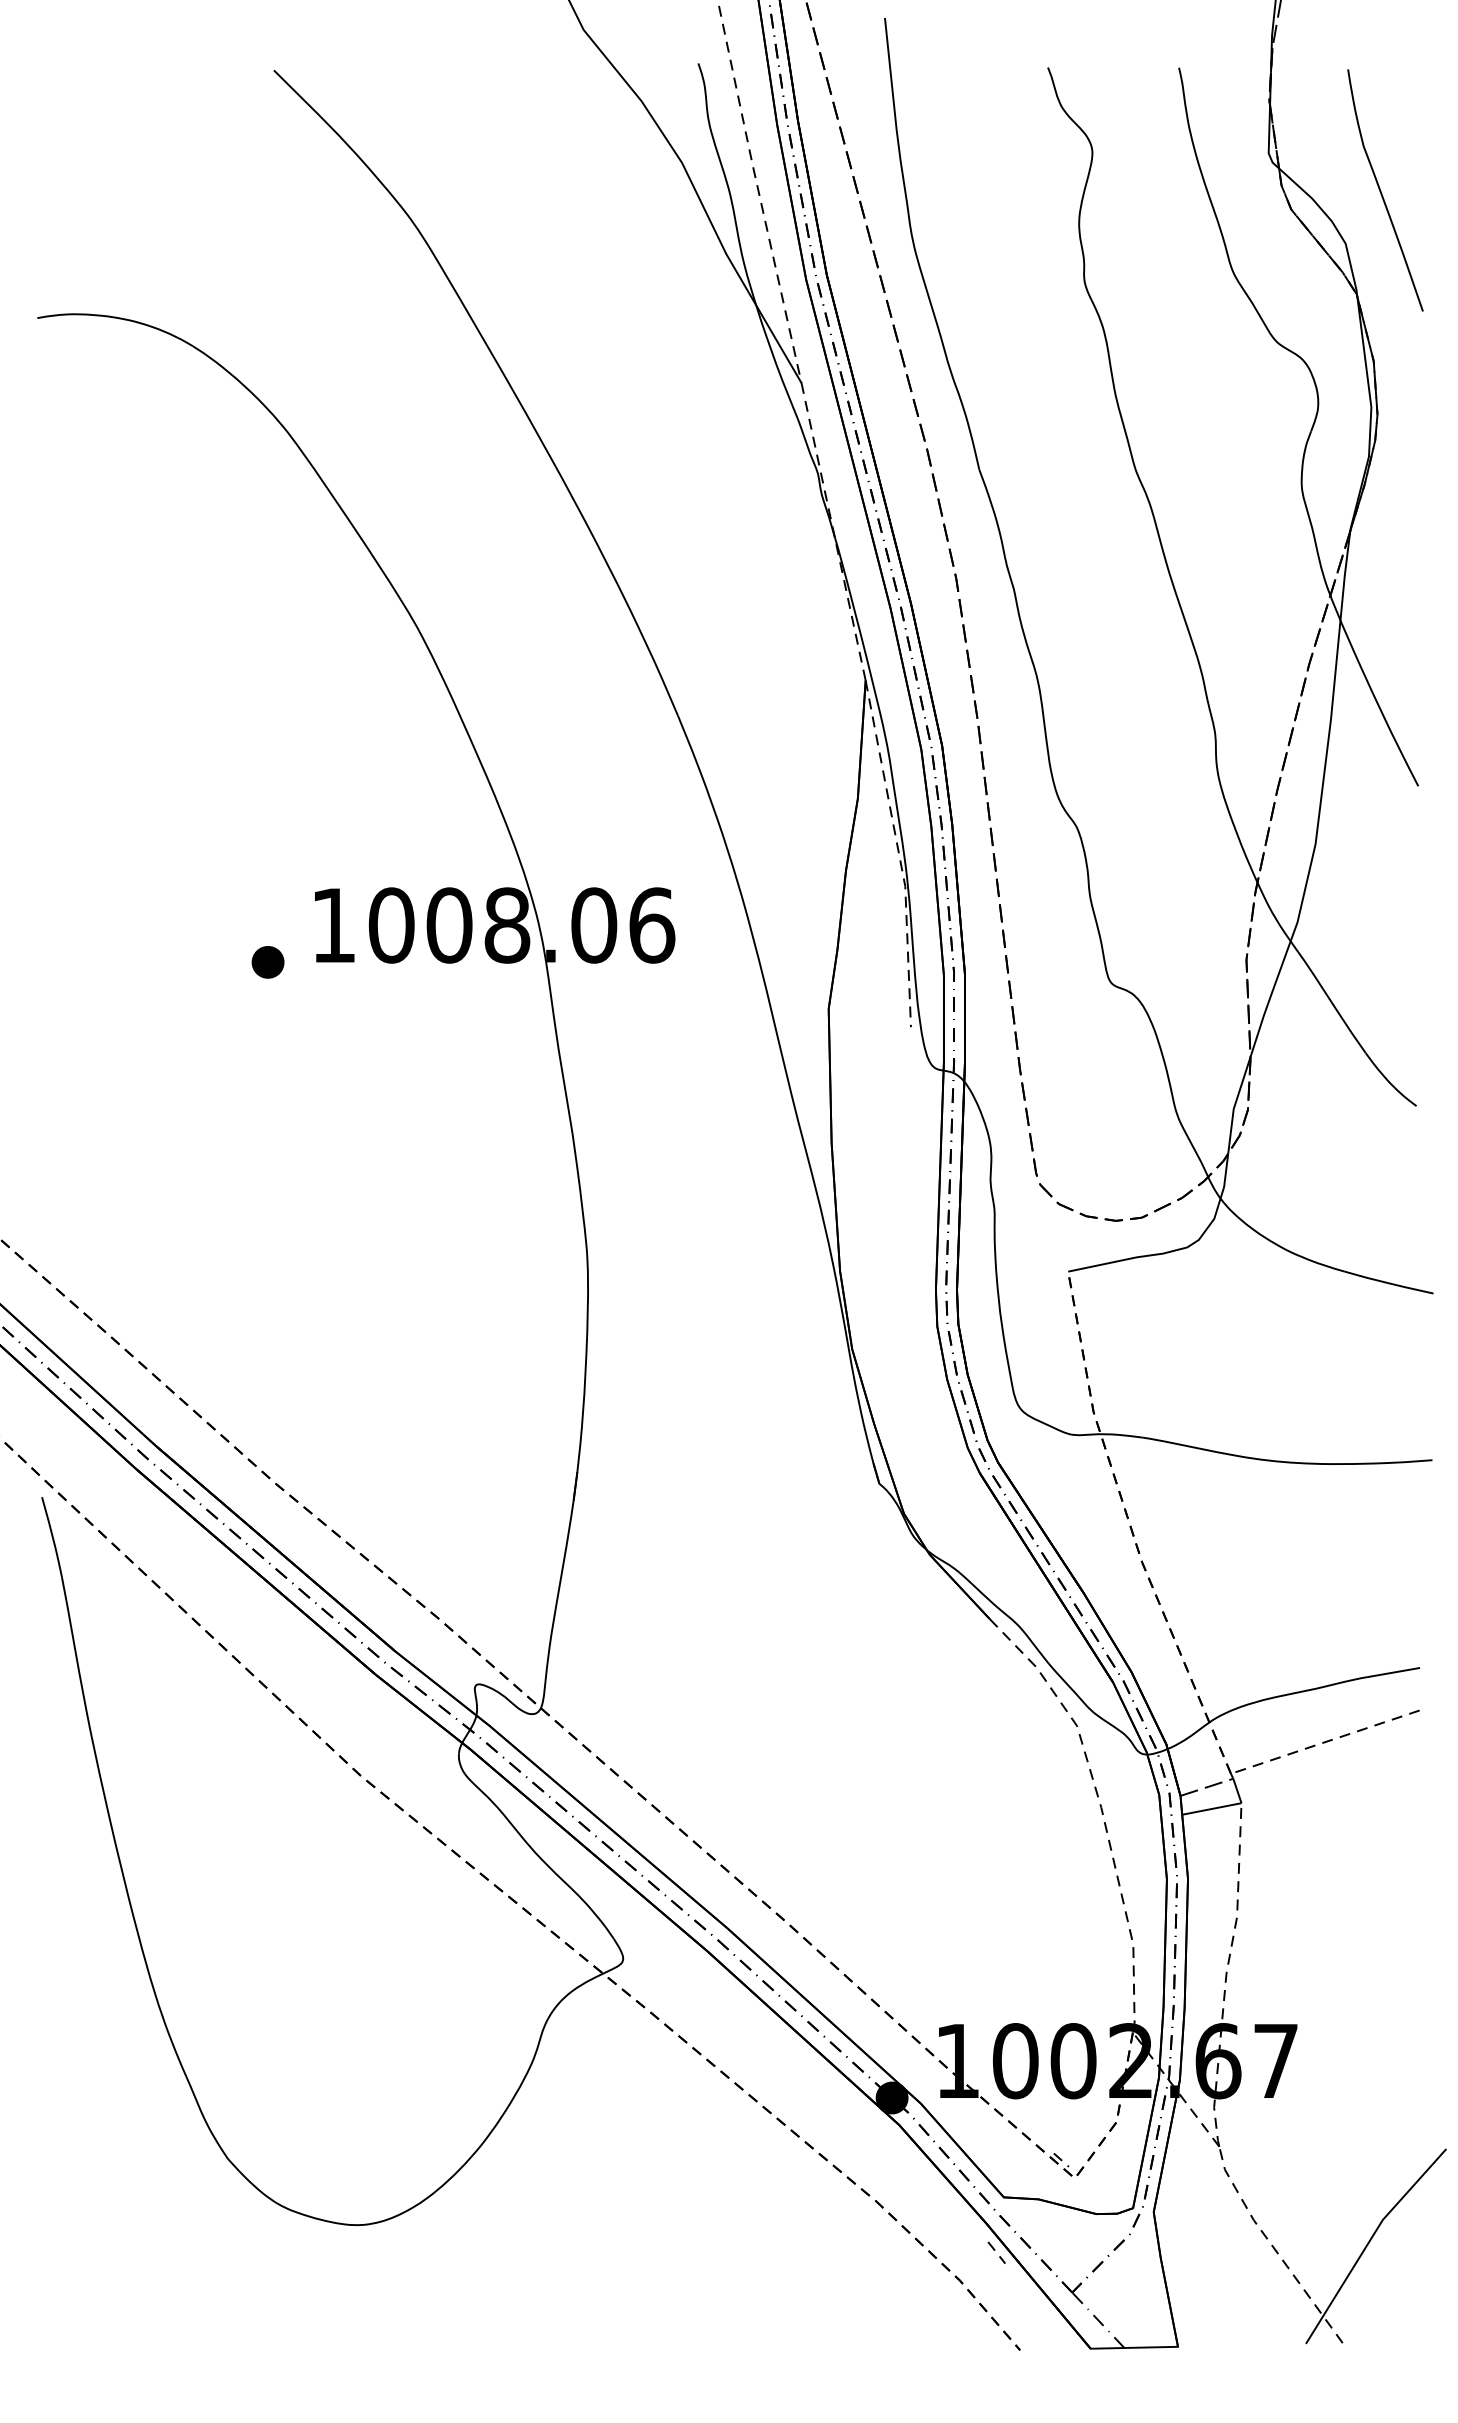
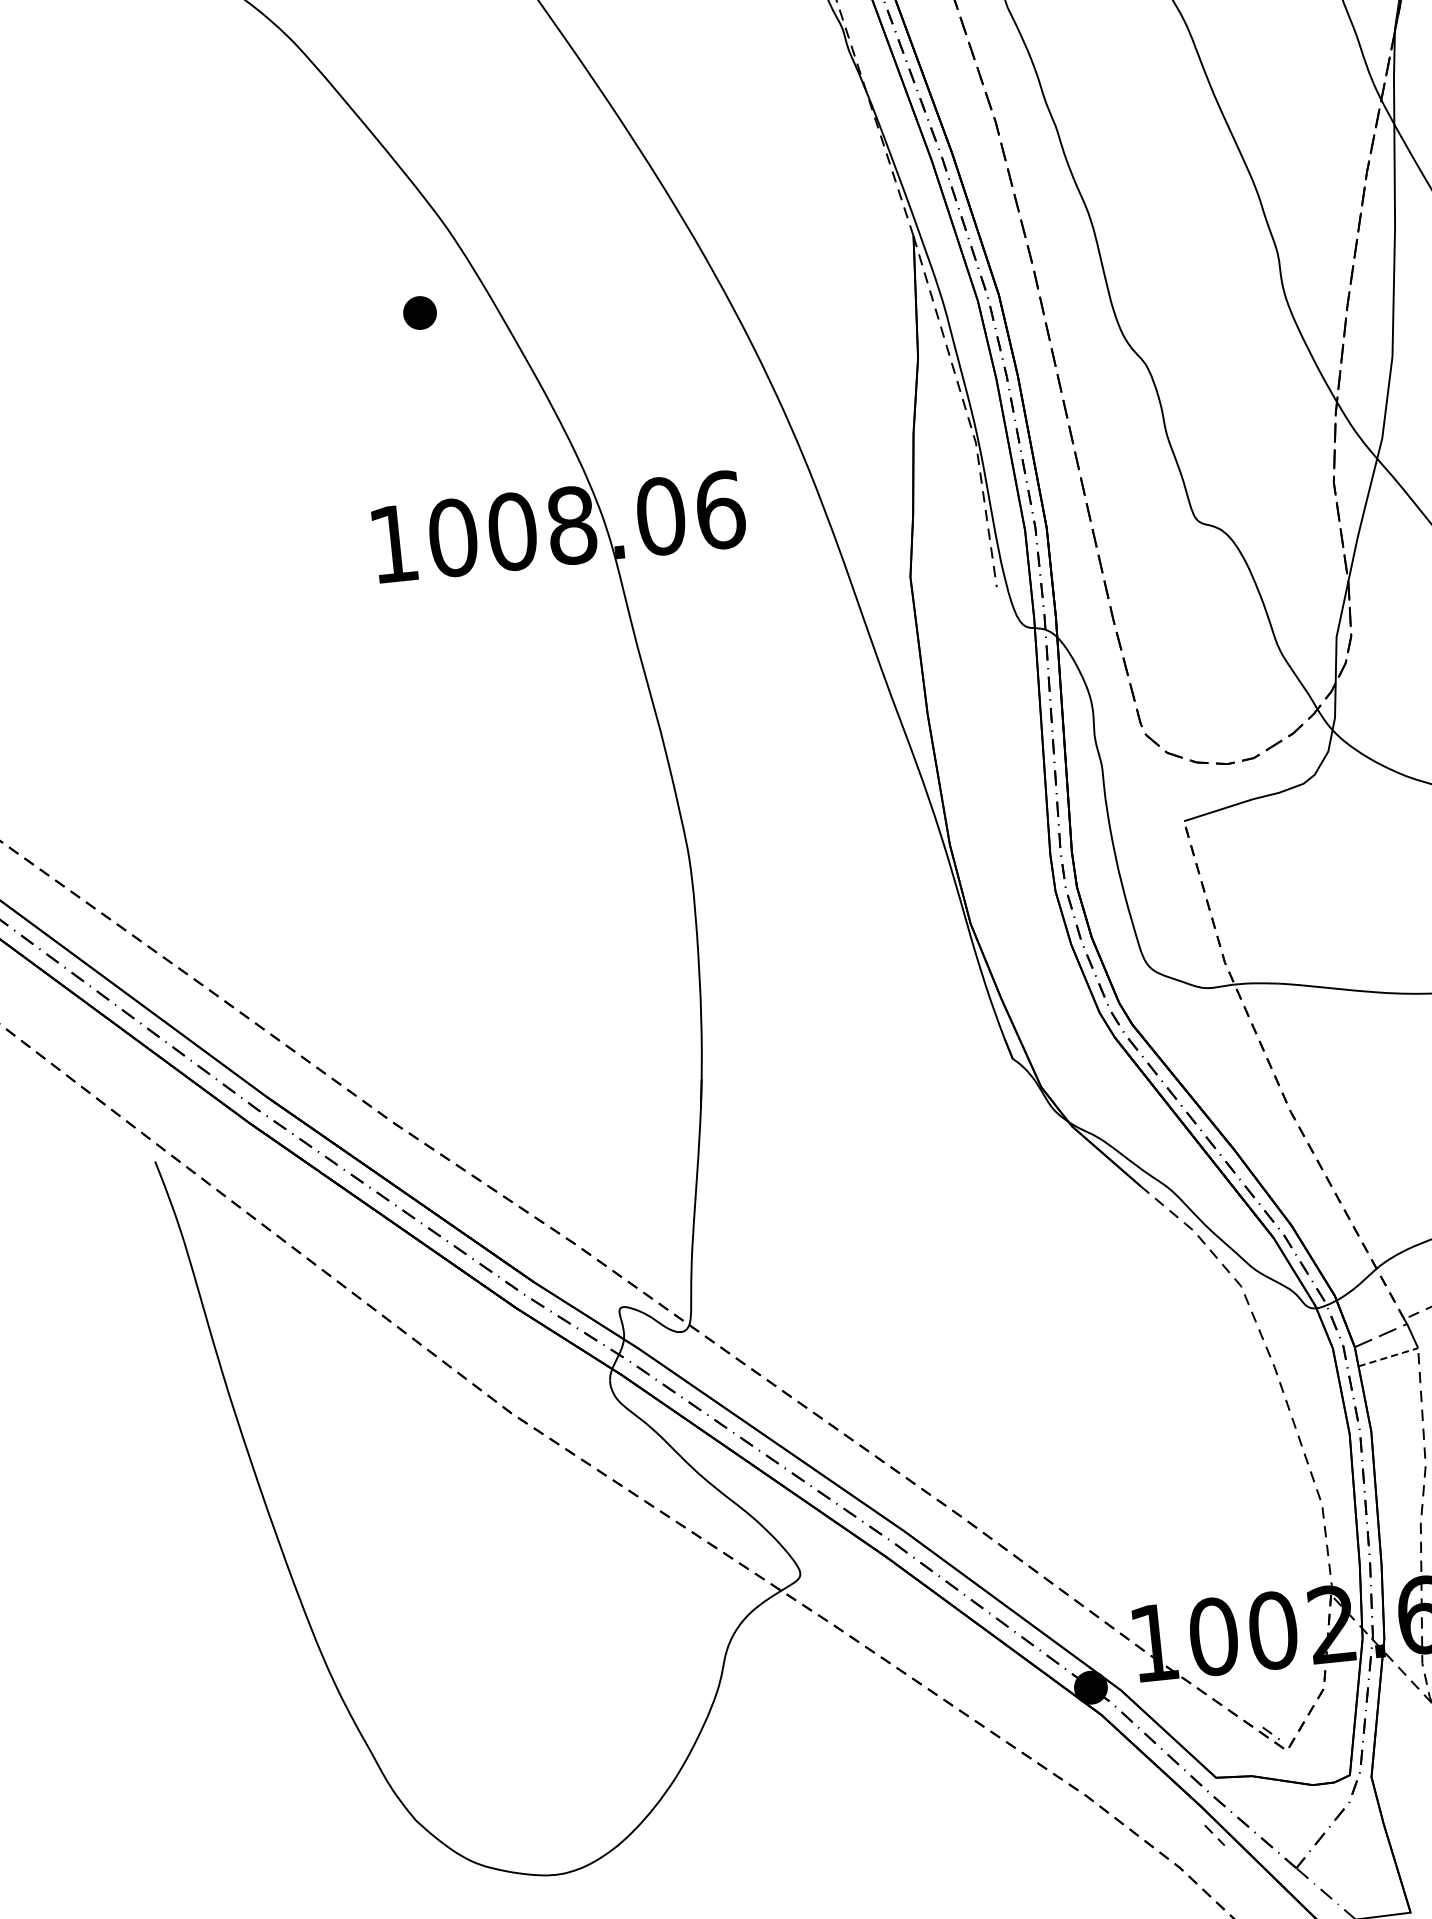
part: (267, 962) -> (419, 313), moved
line: (1212, 1808) -> (1388, 1356), solid -> dashed

